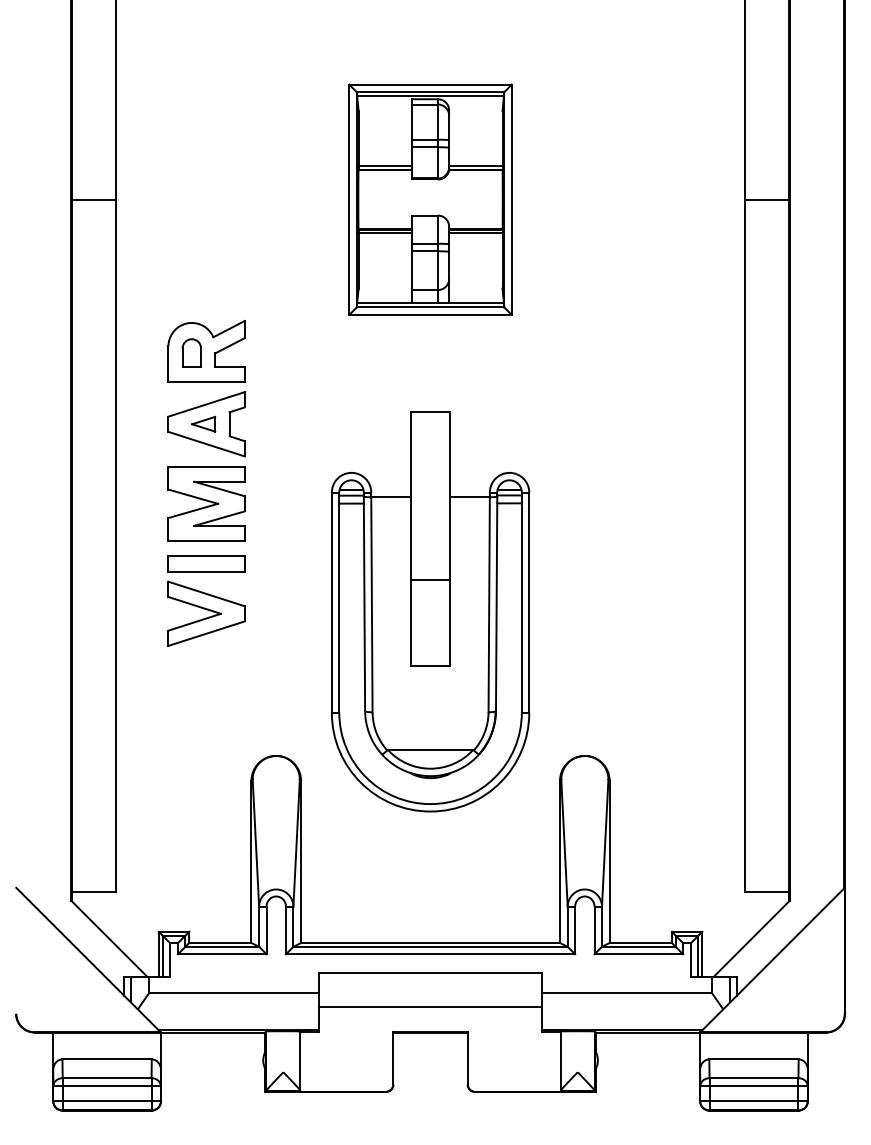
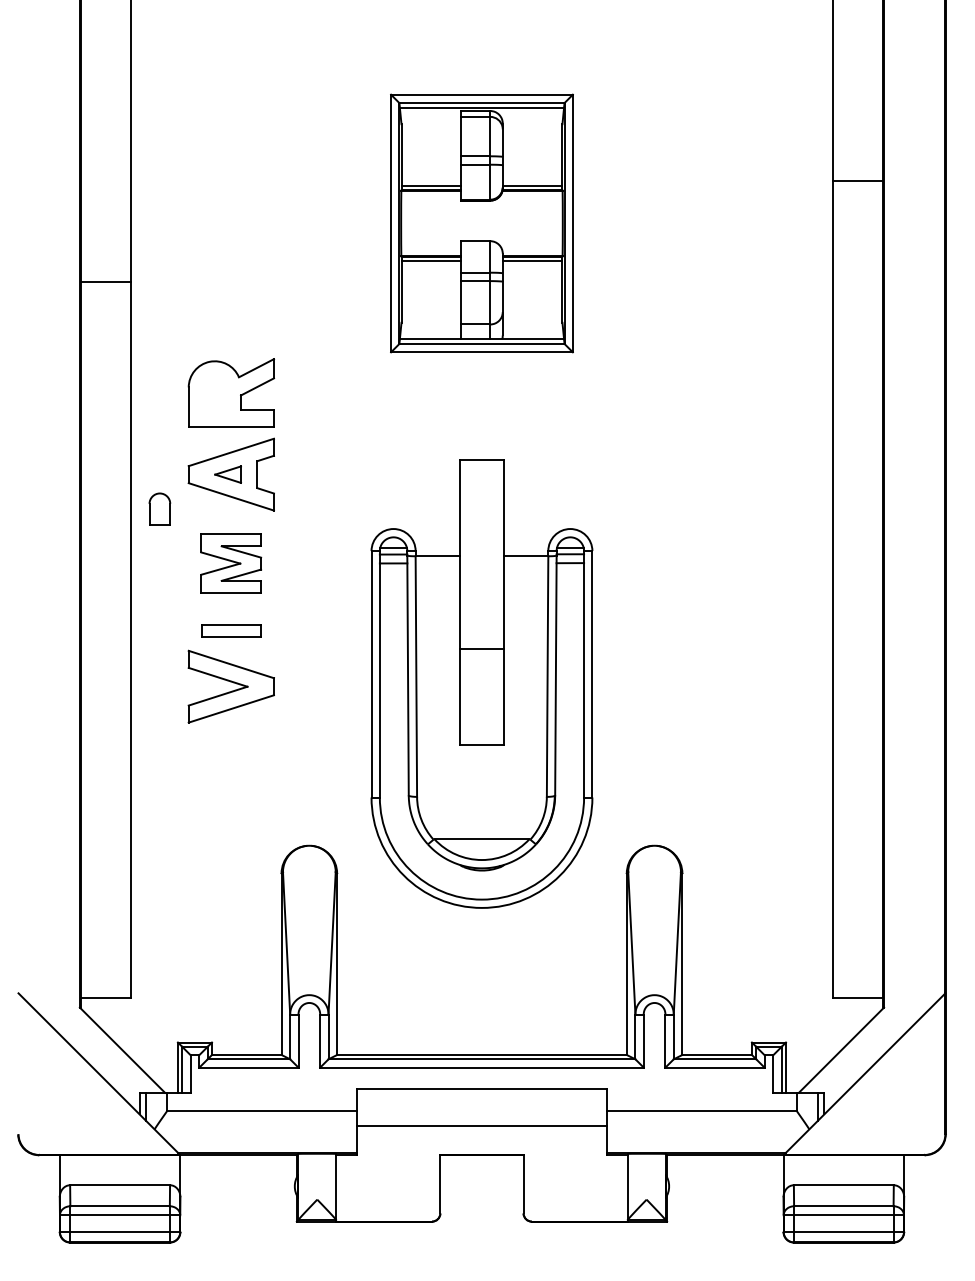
line: (94, 199) -> (105, 281), moved
line: (767, 199) -> (858, 180), moved
part: (191, 352) -> (159, 508), moved
part: (205, 503) -> (230, 563), size x0.7
part: (206, 563) -> (231, 630), size x0.7

